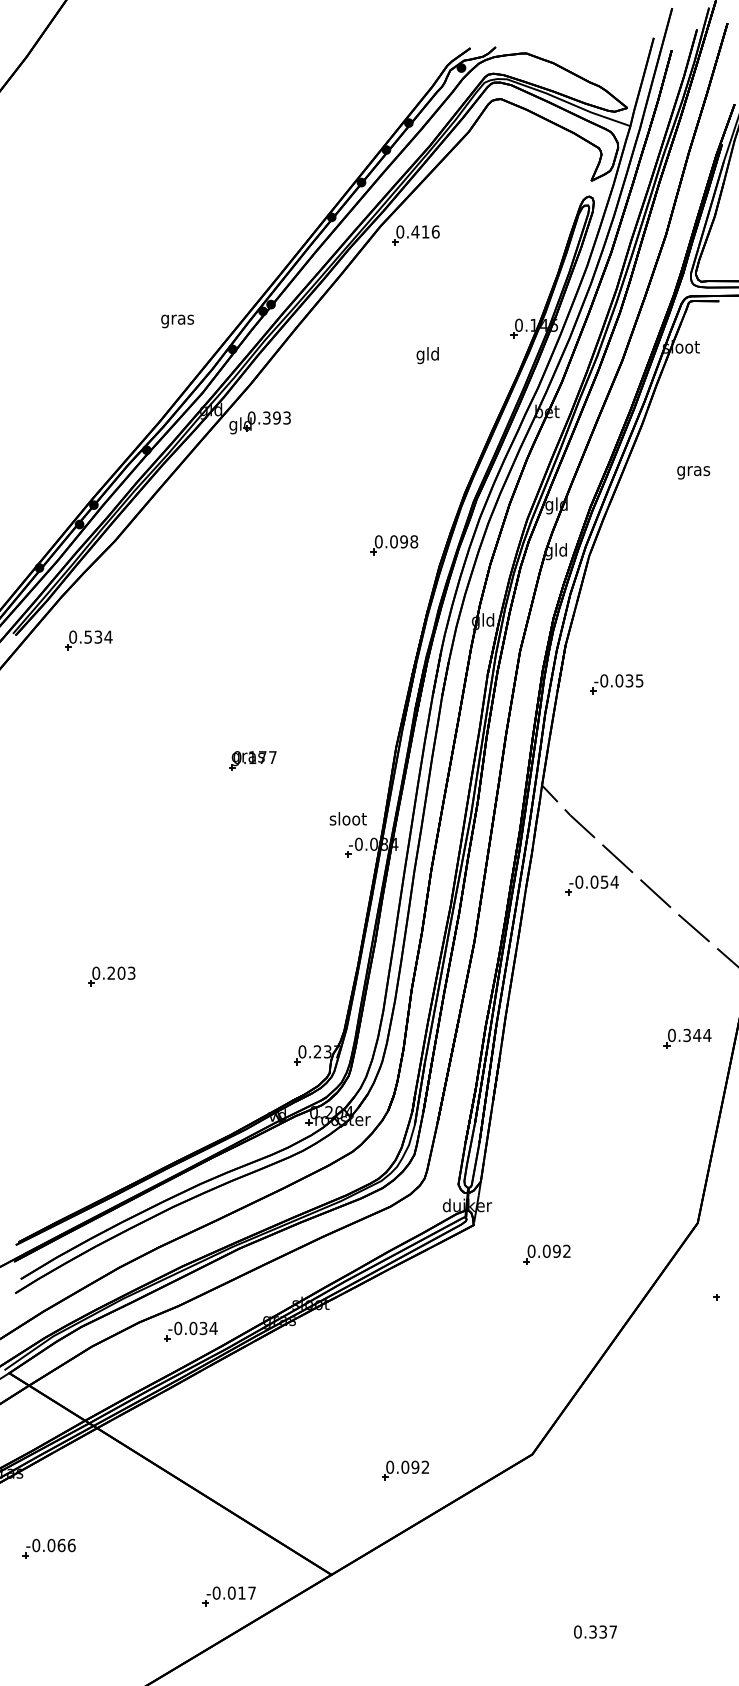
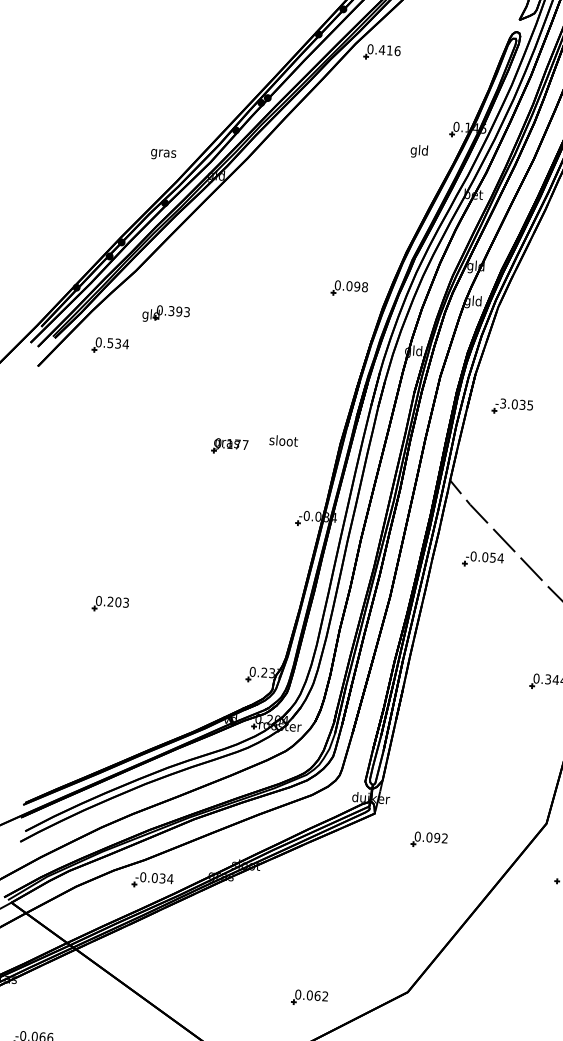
text: (177, 321) -> (163, 154), moved
text: (427, 355) -> (419, 151), moved
part: (259, 422) -> (165, 314), moved
text: (604, 680) -> (503, 403), -0.035 -> -3.035
text: (347, 818) -> (283, 440), moved
text: (415, 1466) -> (317, 995), 0.092 -> 0.062

